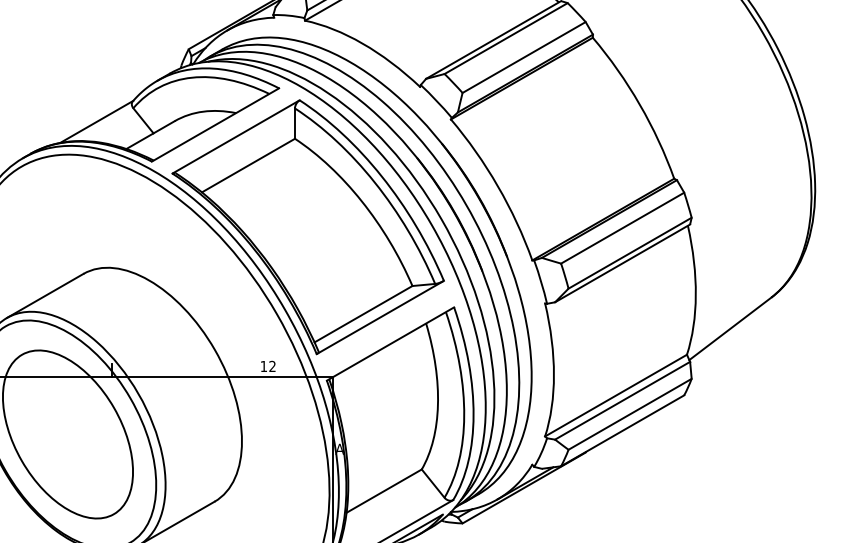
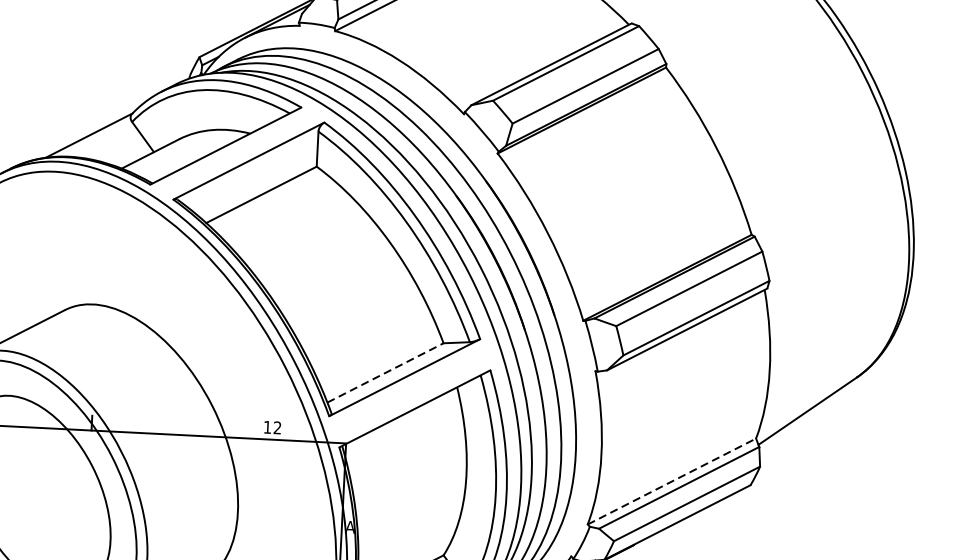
line: (363, 313) -> (385, 372), solid -> dashed
line: (616, 395) -> (672, 481), solid -> dashed

